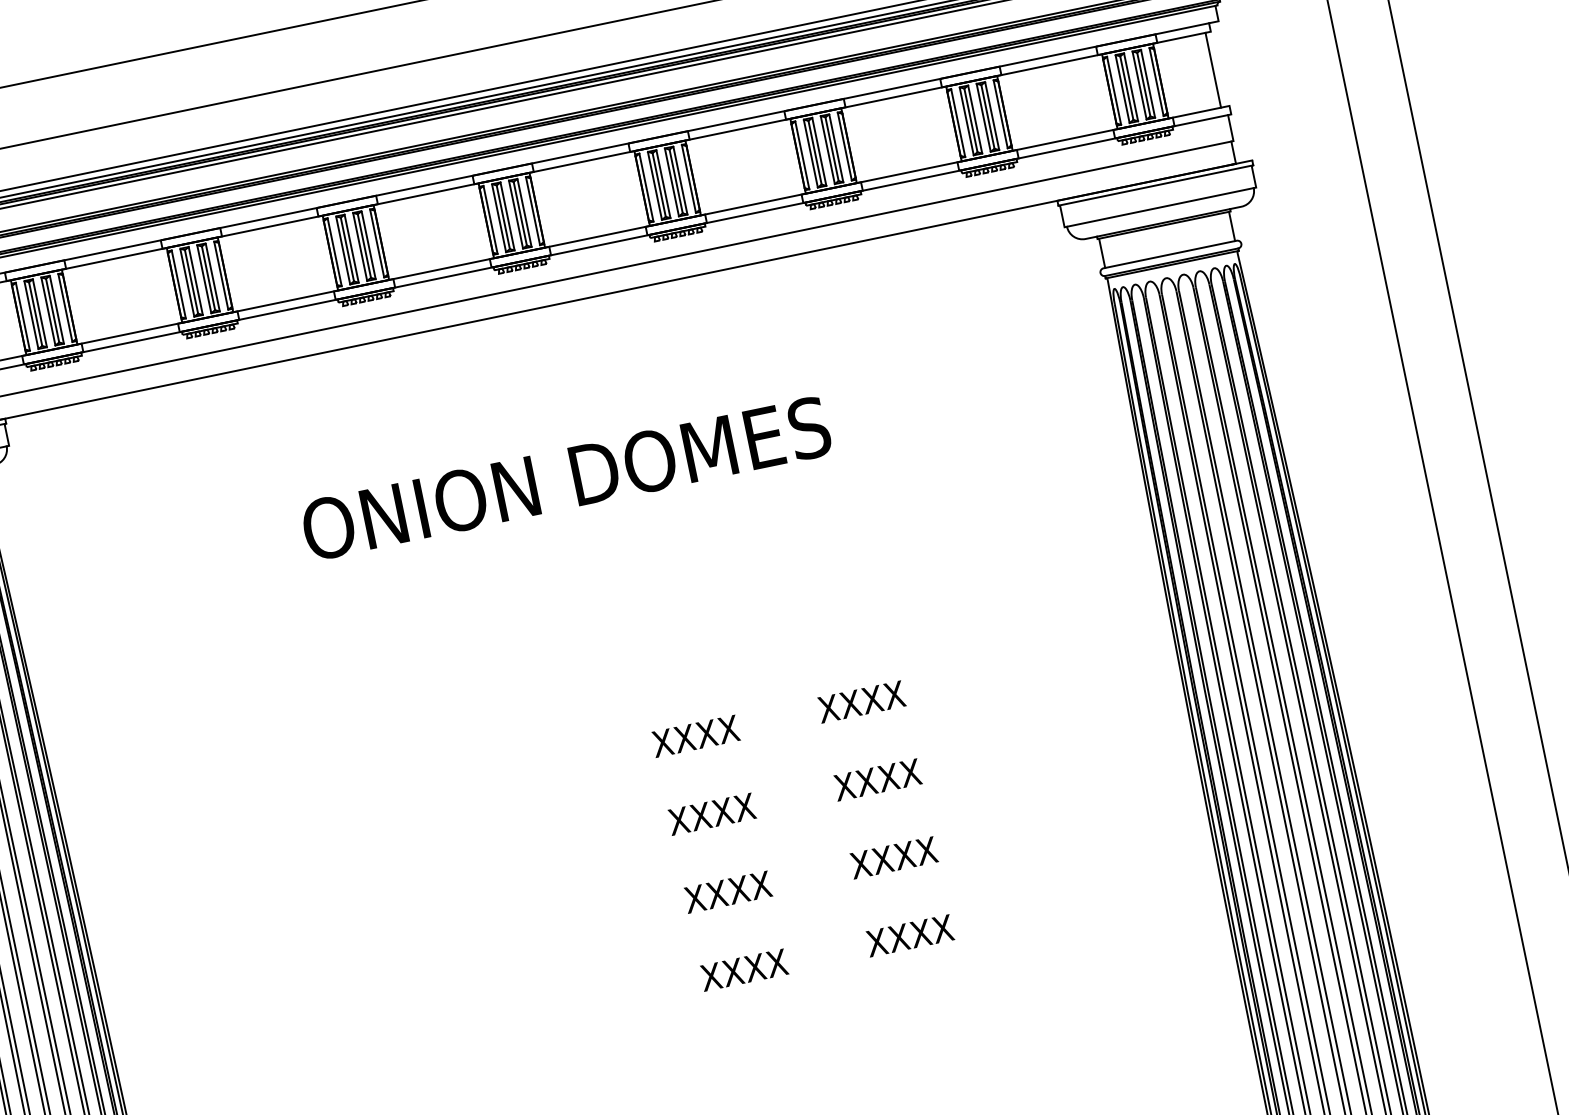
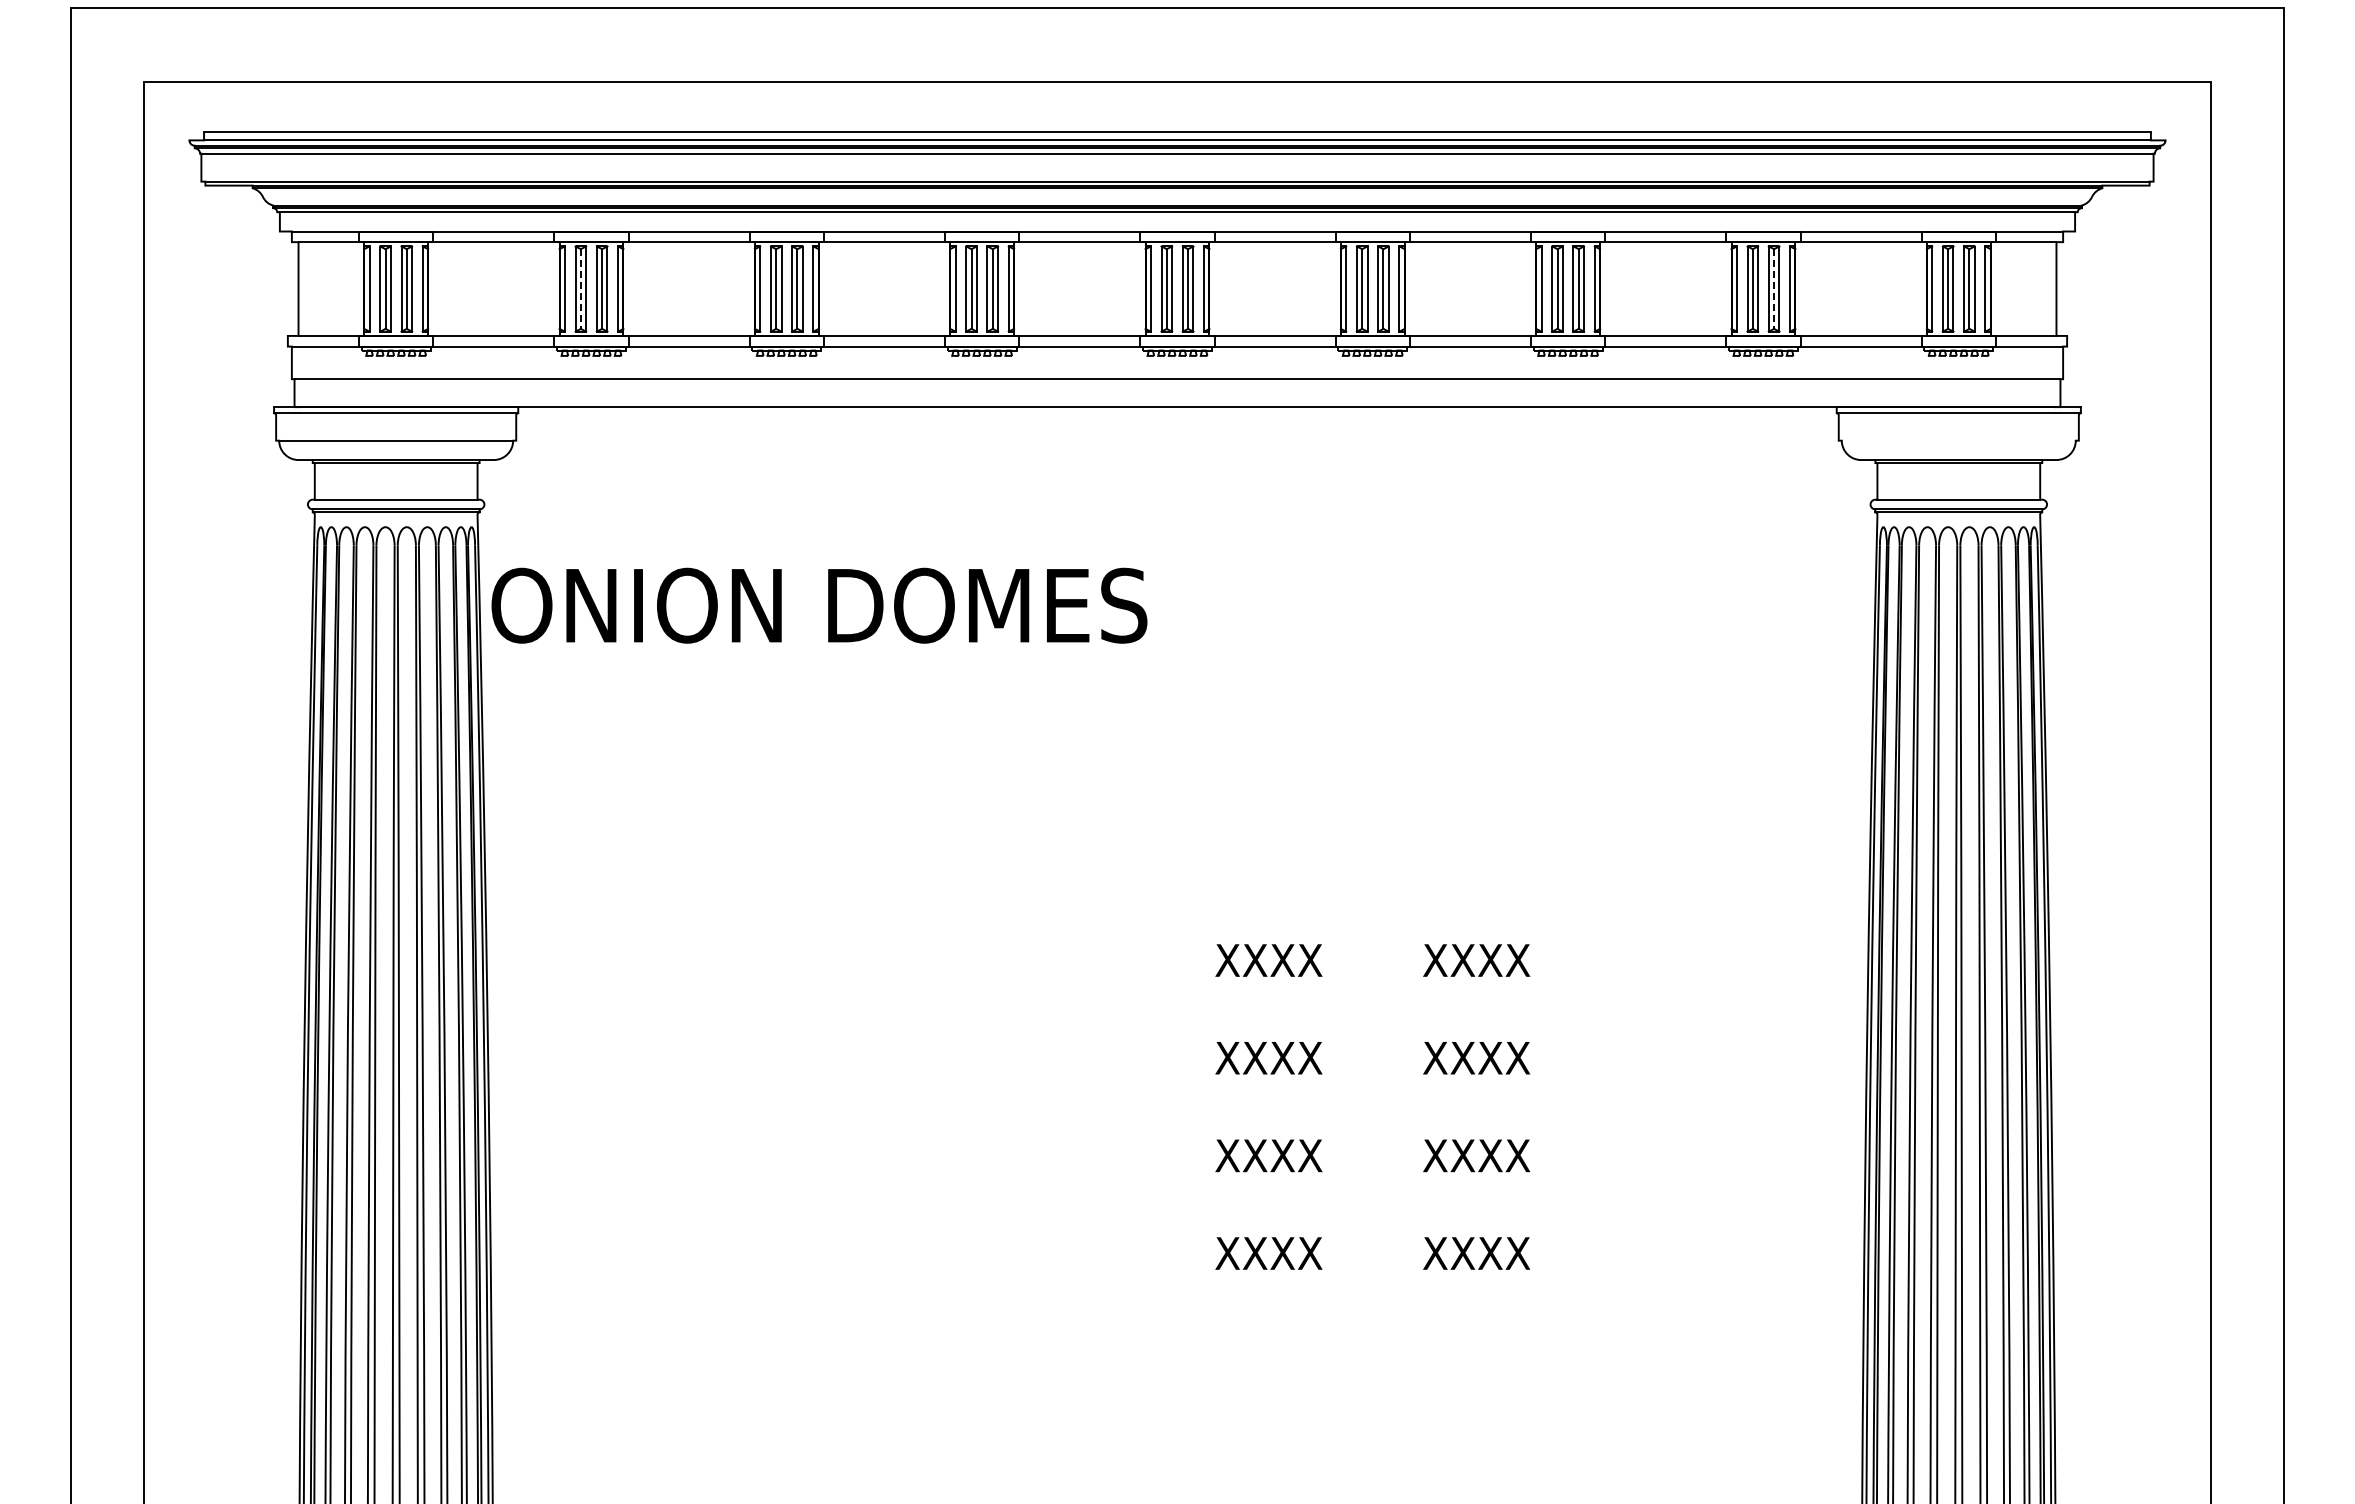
line: (988, 117) -> (1774, 289), solid -> dashed
line: (1160, 207) -> (1958, 440), removed
line: (35, 314) -> (580, 289), solid -> dashed
text: (566, 478) -> (819, 605), moved

